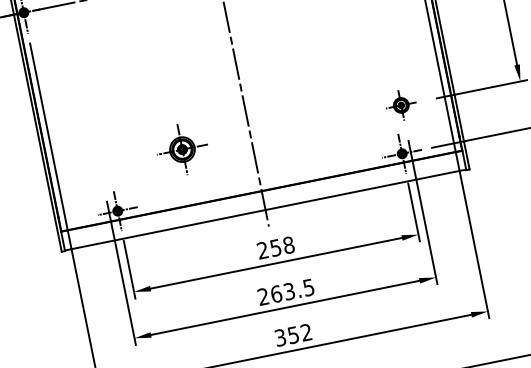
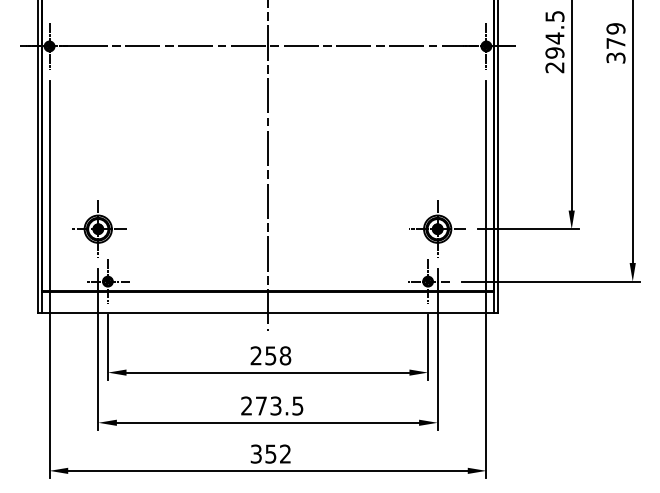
part: (401, 104) -> (437, 228), size x1.67
part: (183, 148) -> (99, 228), moved
text: (276, 293) -> (261, 405), 263.5 -> 273.5

